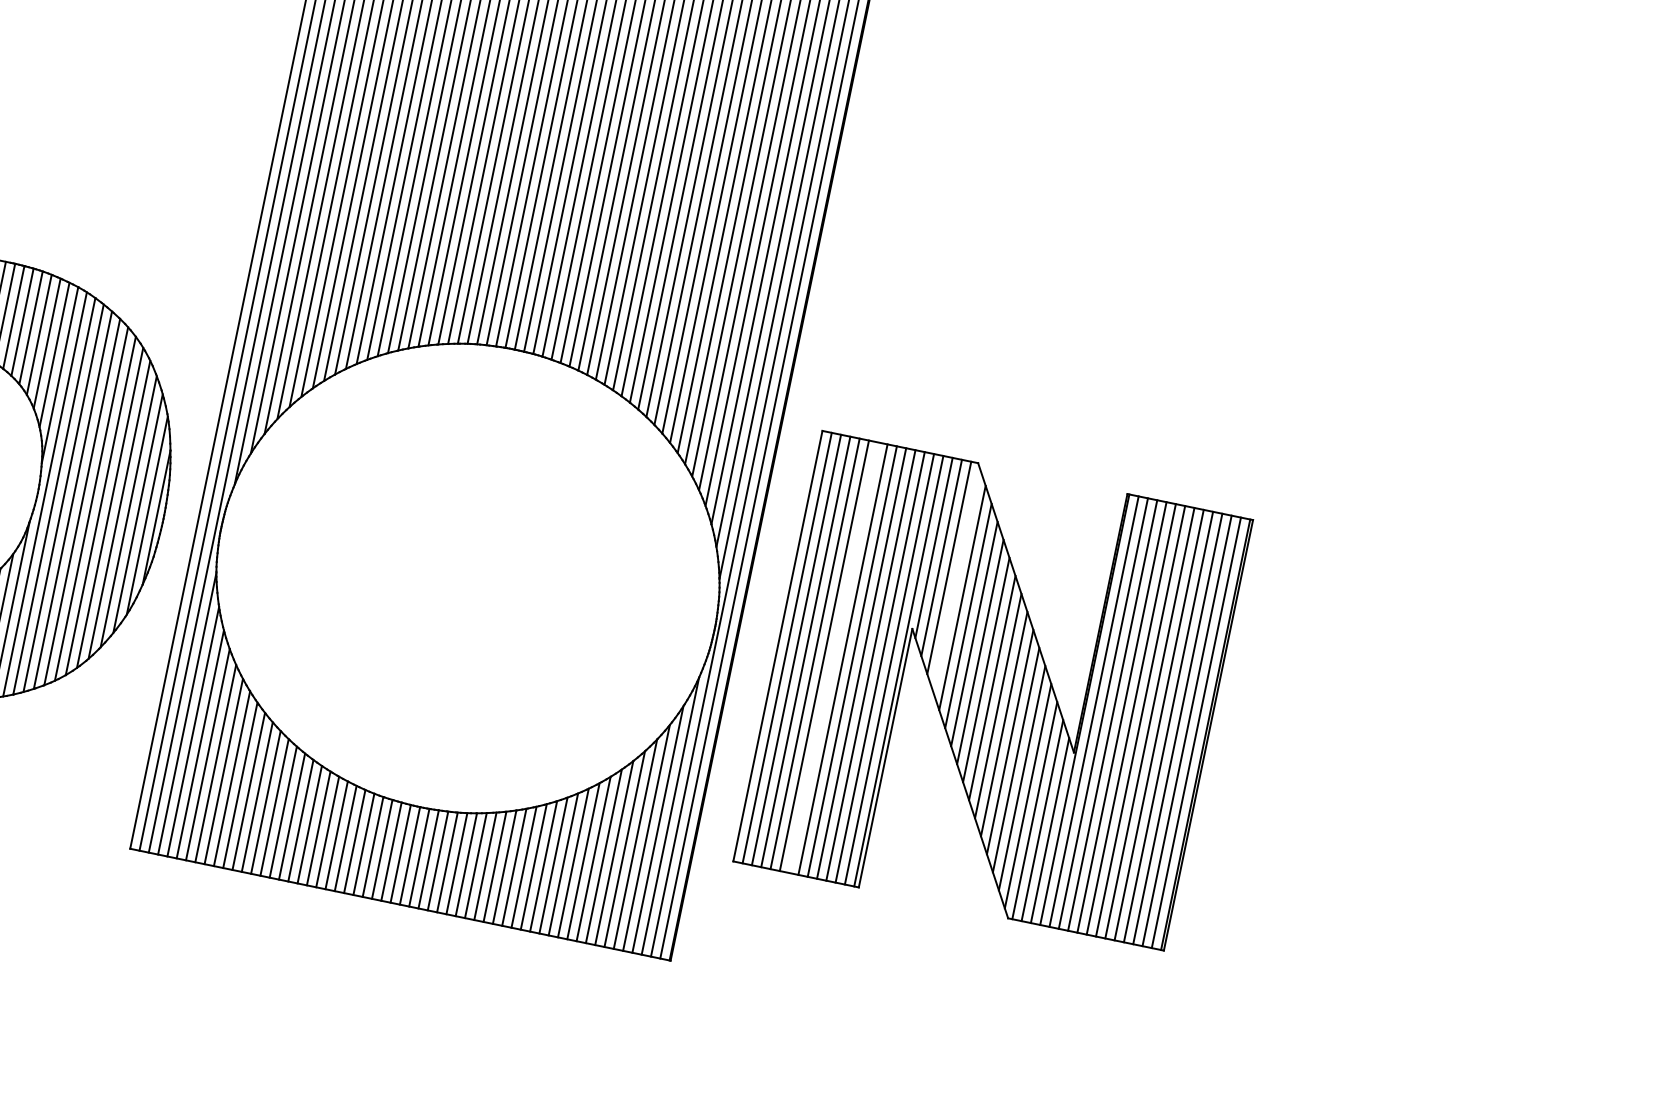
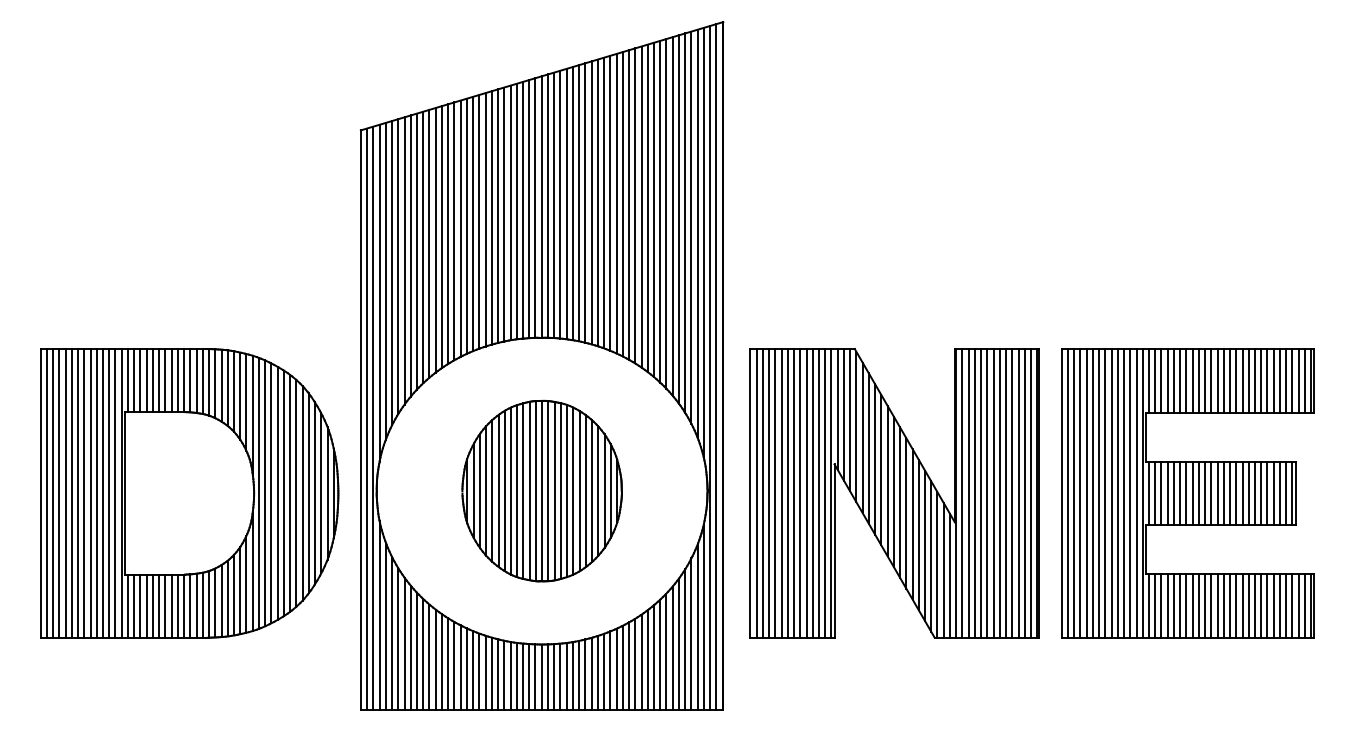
part: (467, 577) -> (541, 490), added
line: (956, 579) -> (856, 426), added
line: (833, 657) -> (787, 493), added
part: (1429, 781) -> (1187, 493), added

